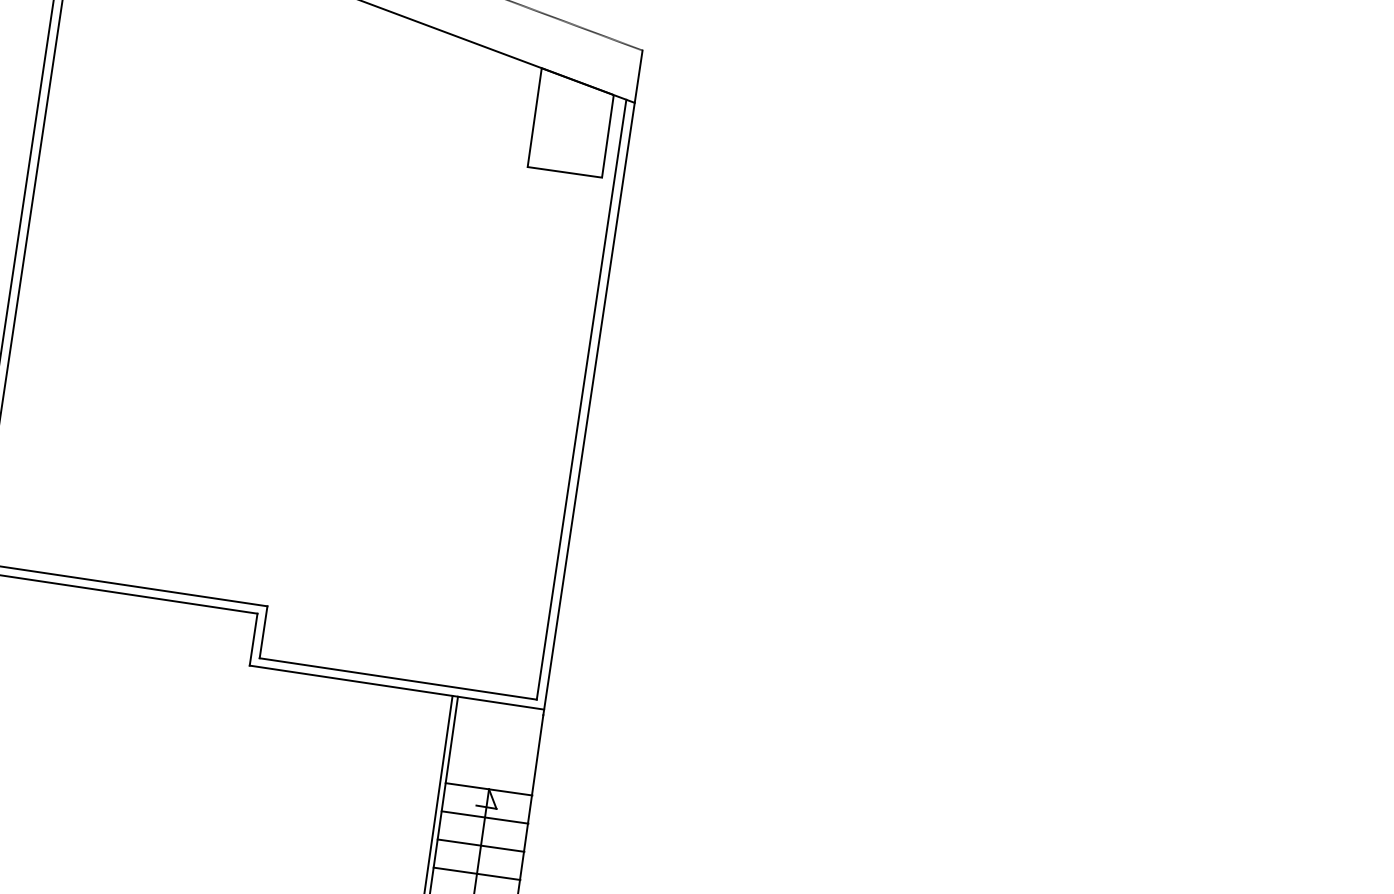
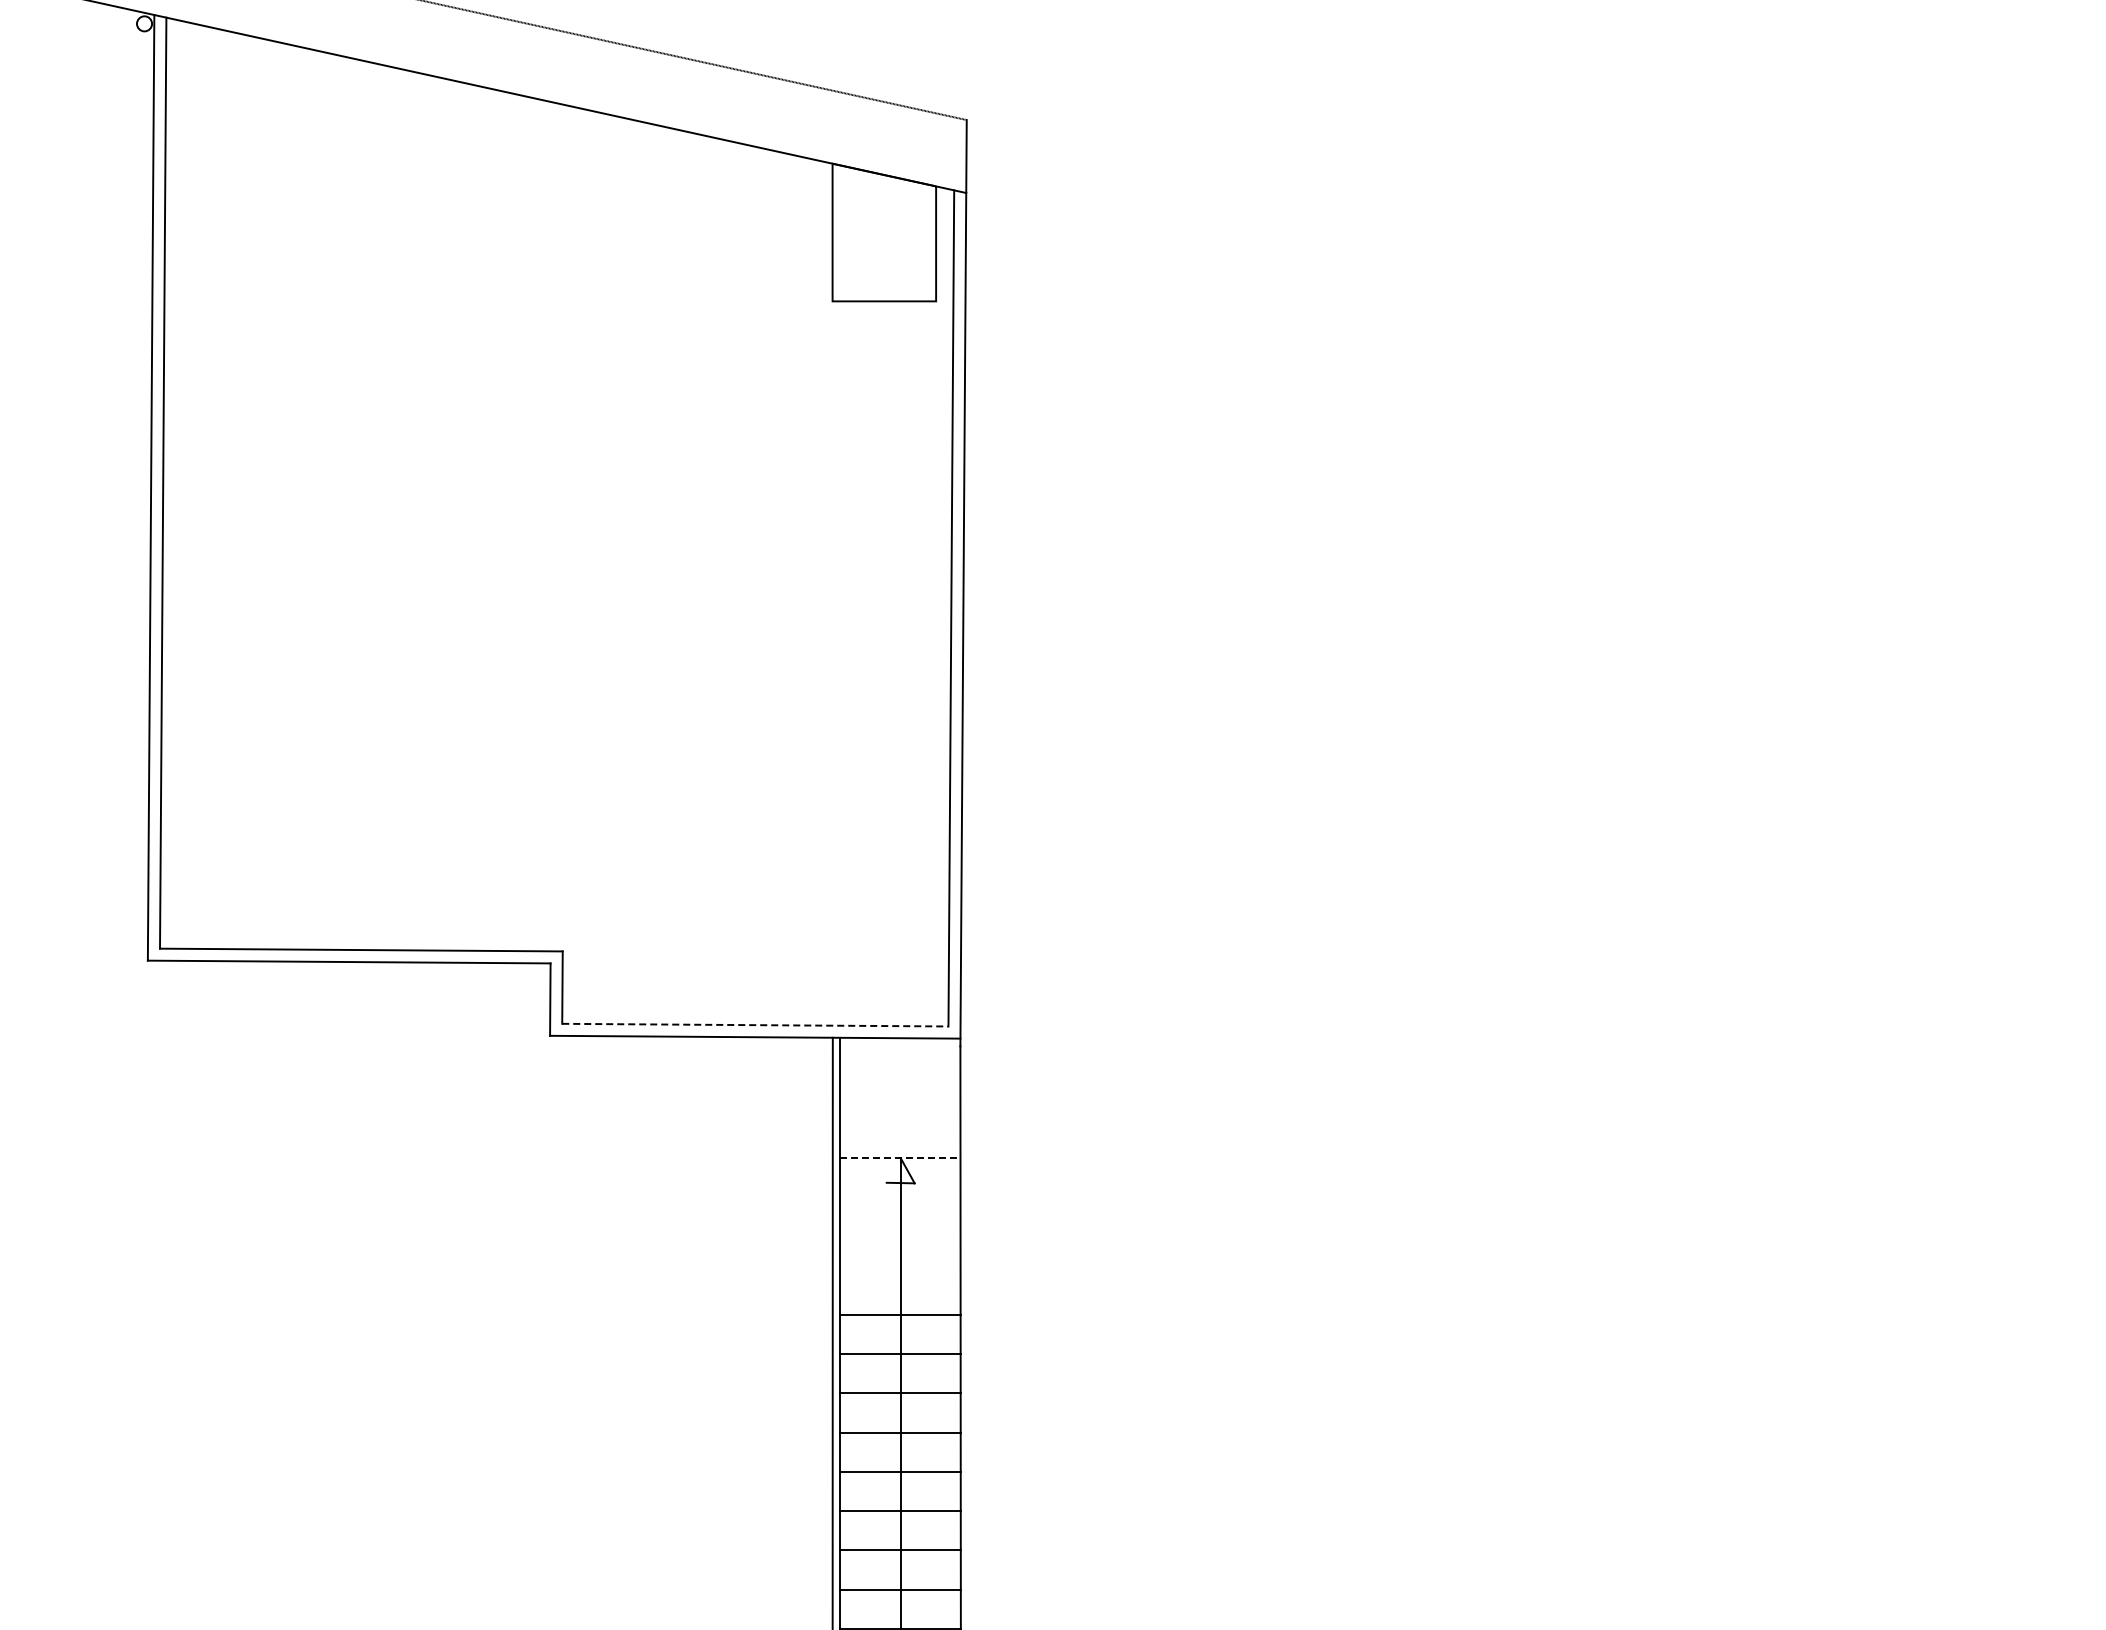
line: (398, 679) -> (755, 1025), solid -> dashed
line: (489, 789) -> (901, 1158), solid -> dashed
line: (484, 817) -> (900, 1197), removed
line: (480, 845) -> (900, 1236), removed
line: (476, 873) -> (900, 1275), removed

